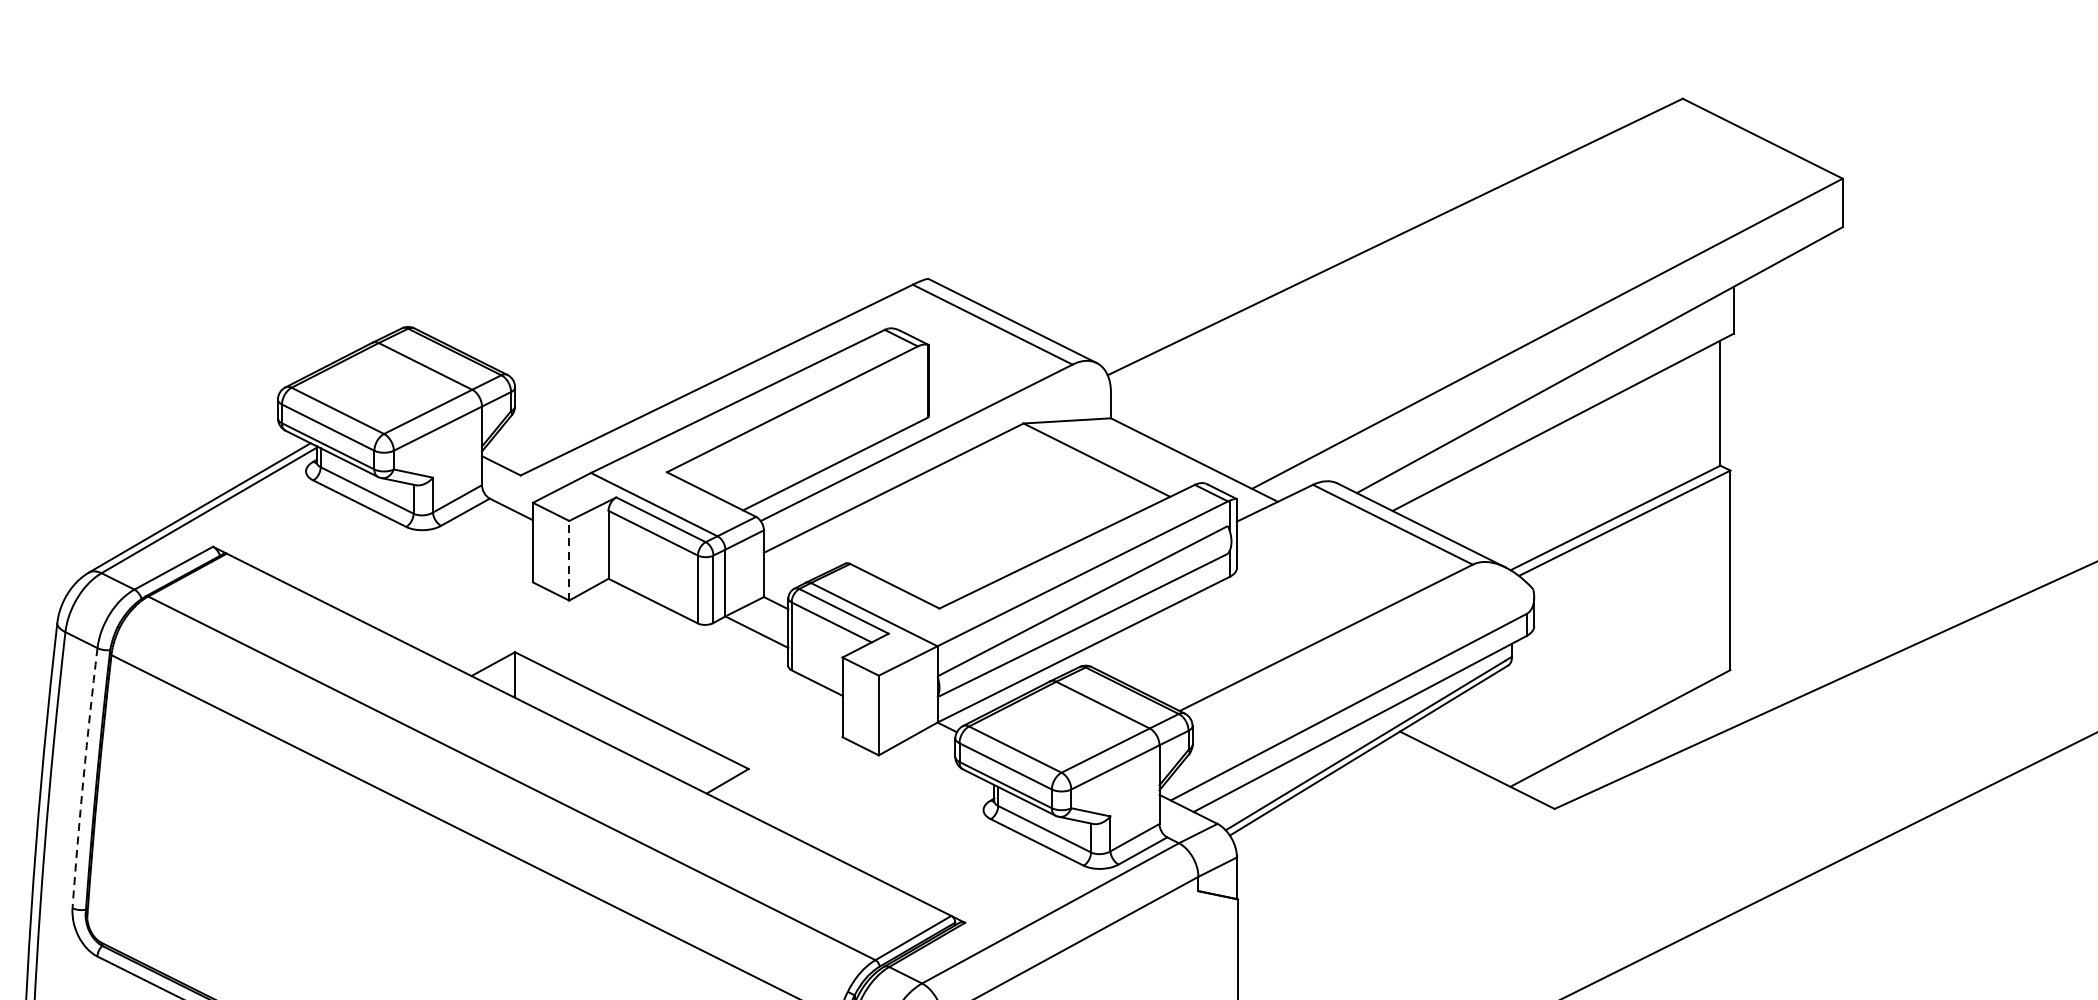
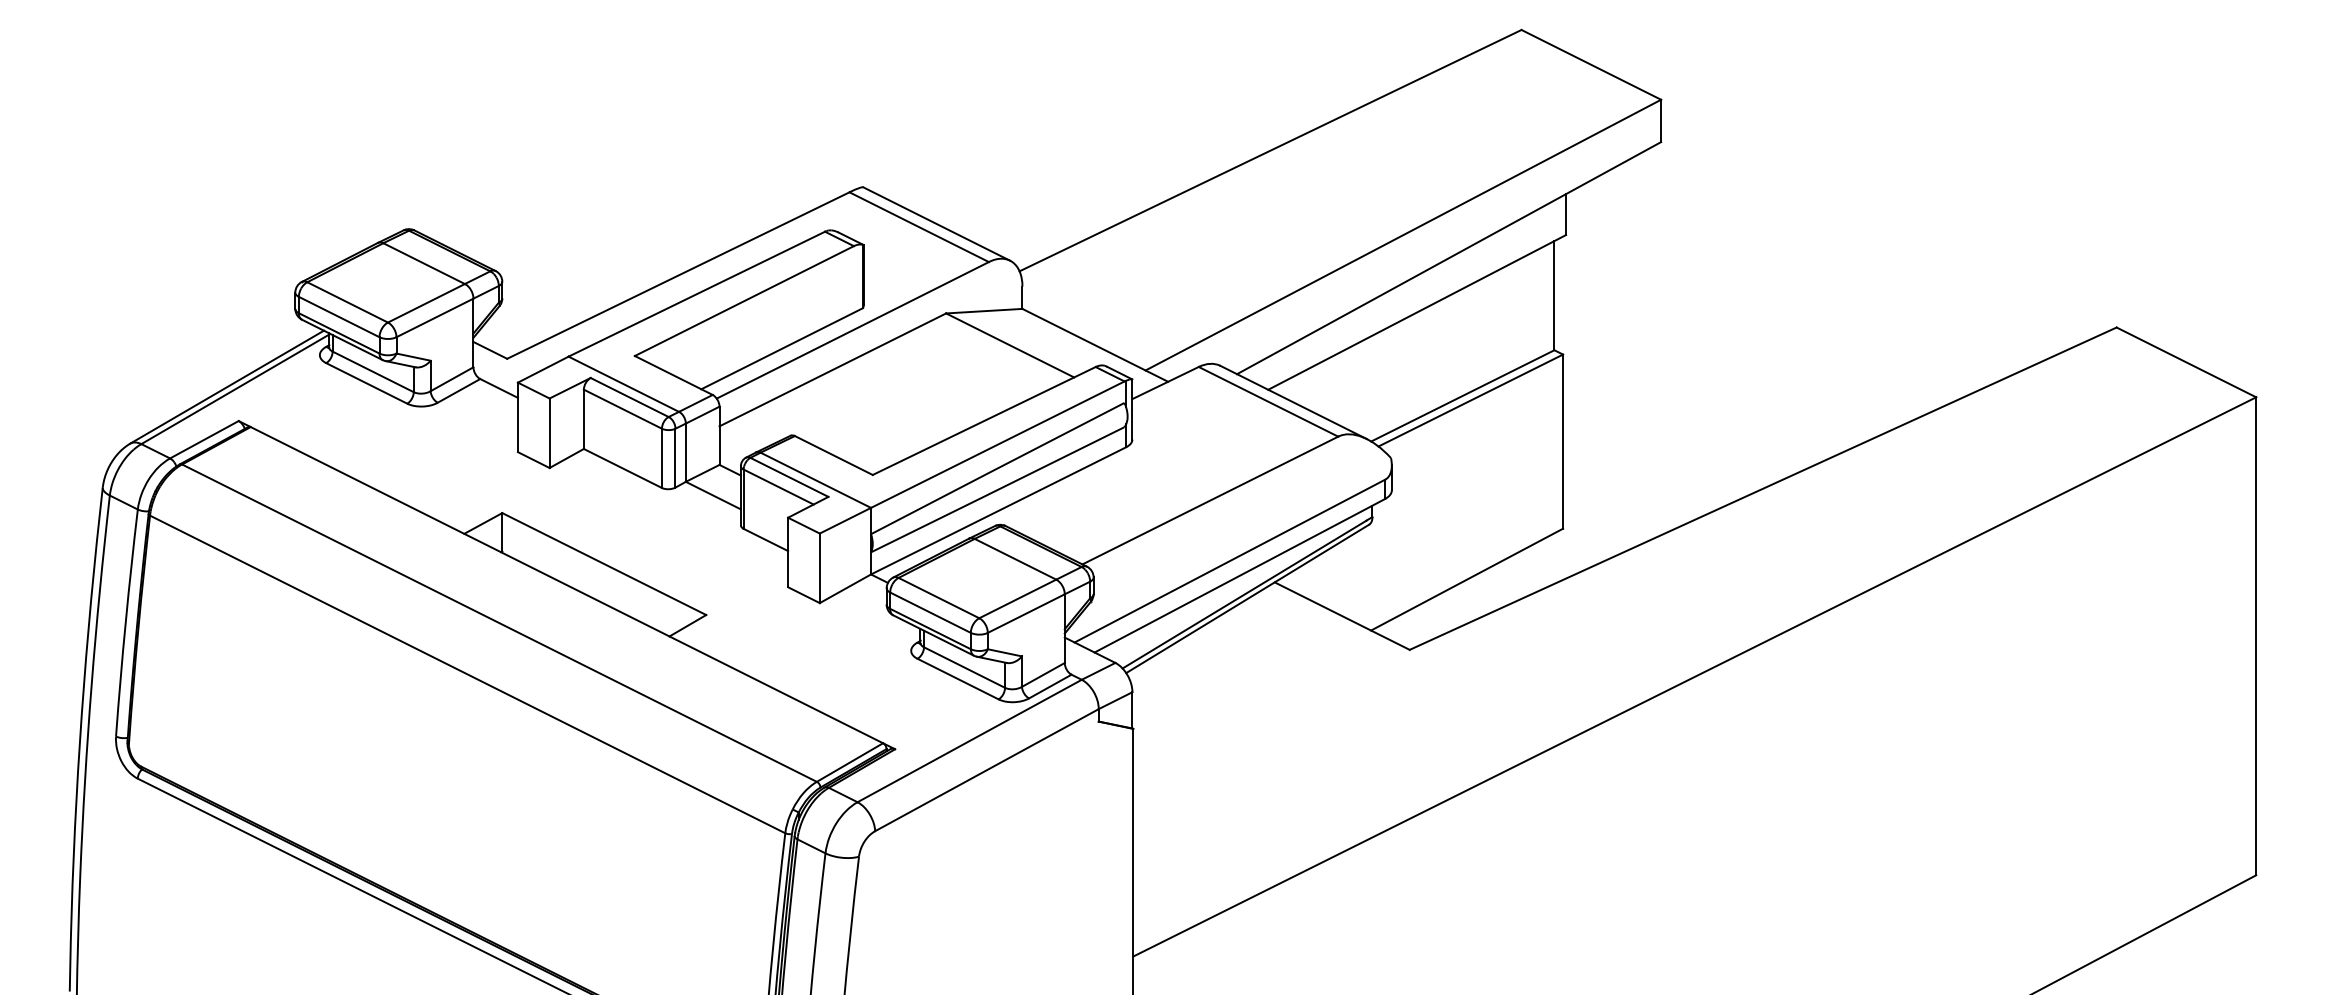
line: (569, 561) -> (549, 433), dashed -> solid
arc: (83, 777) -> (125, 622), dashed -> solid

